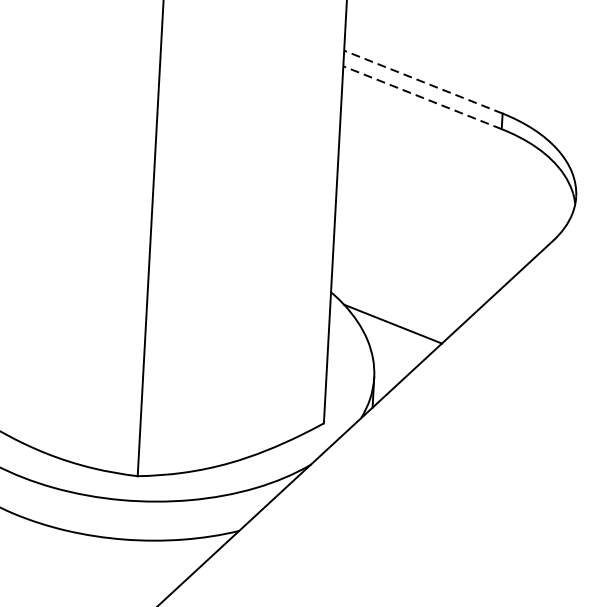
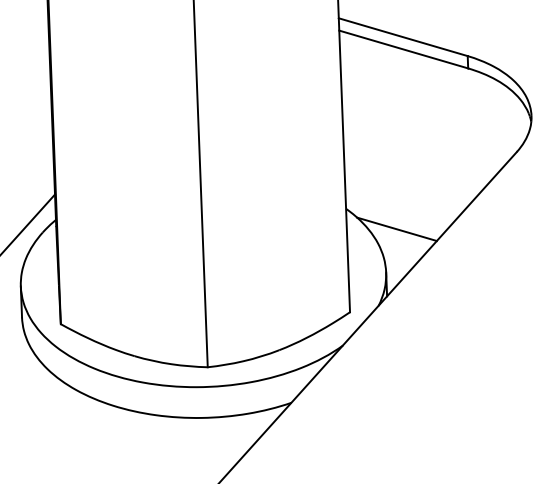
line: (422, 82) -> (402, 37), dashed -> solid
line: (422, 97) -> (403, 49), dashed -> solid

